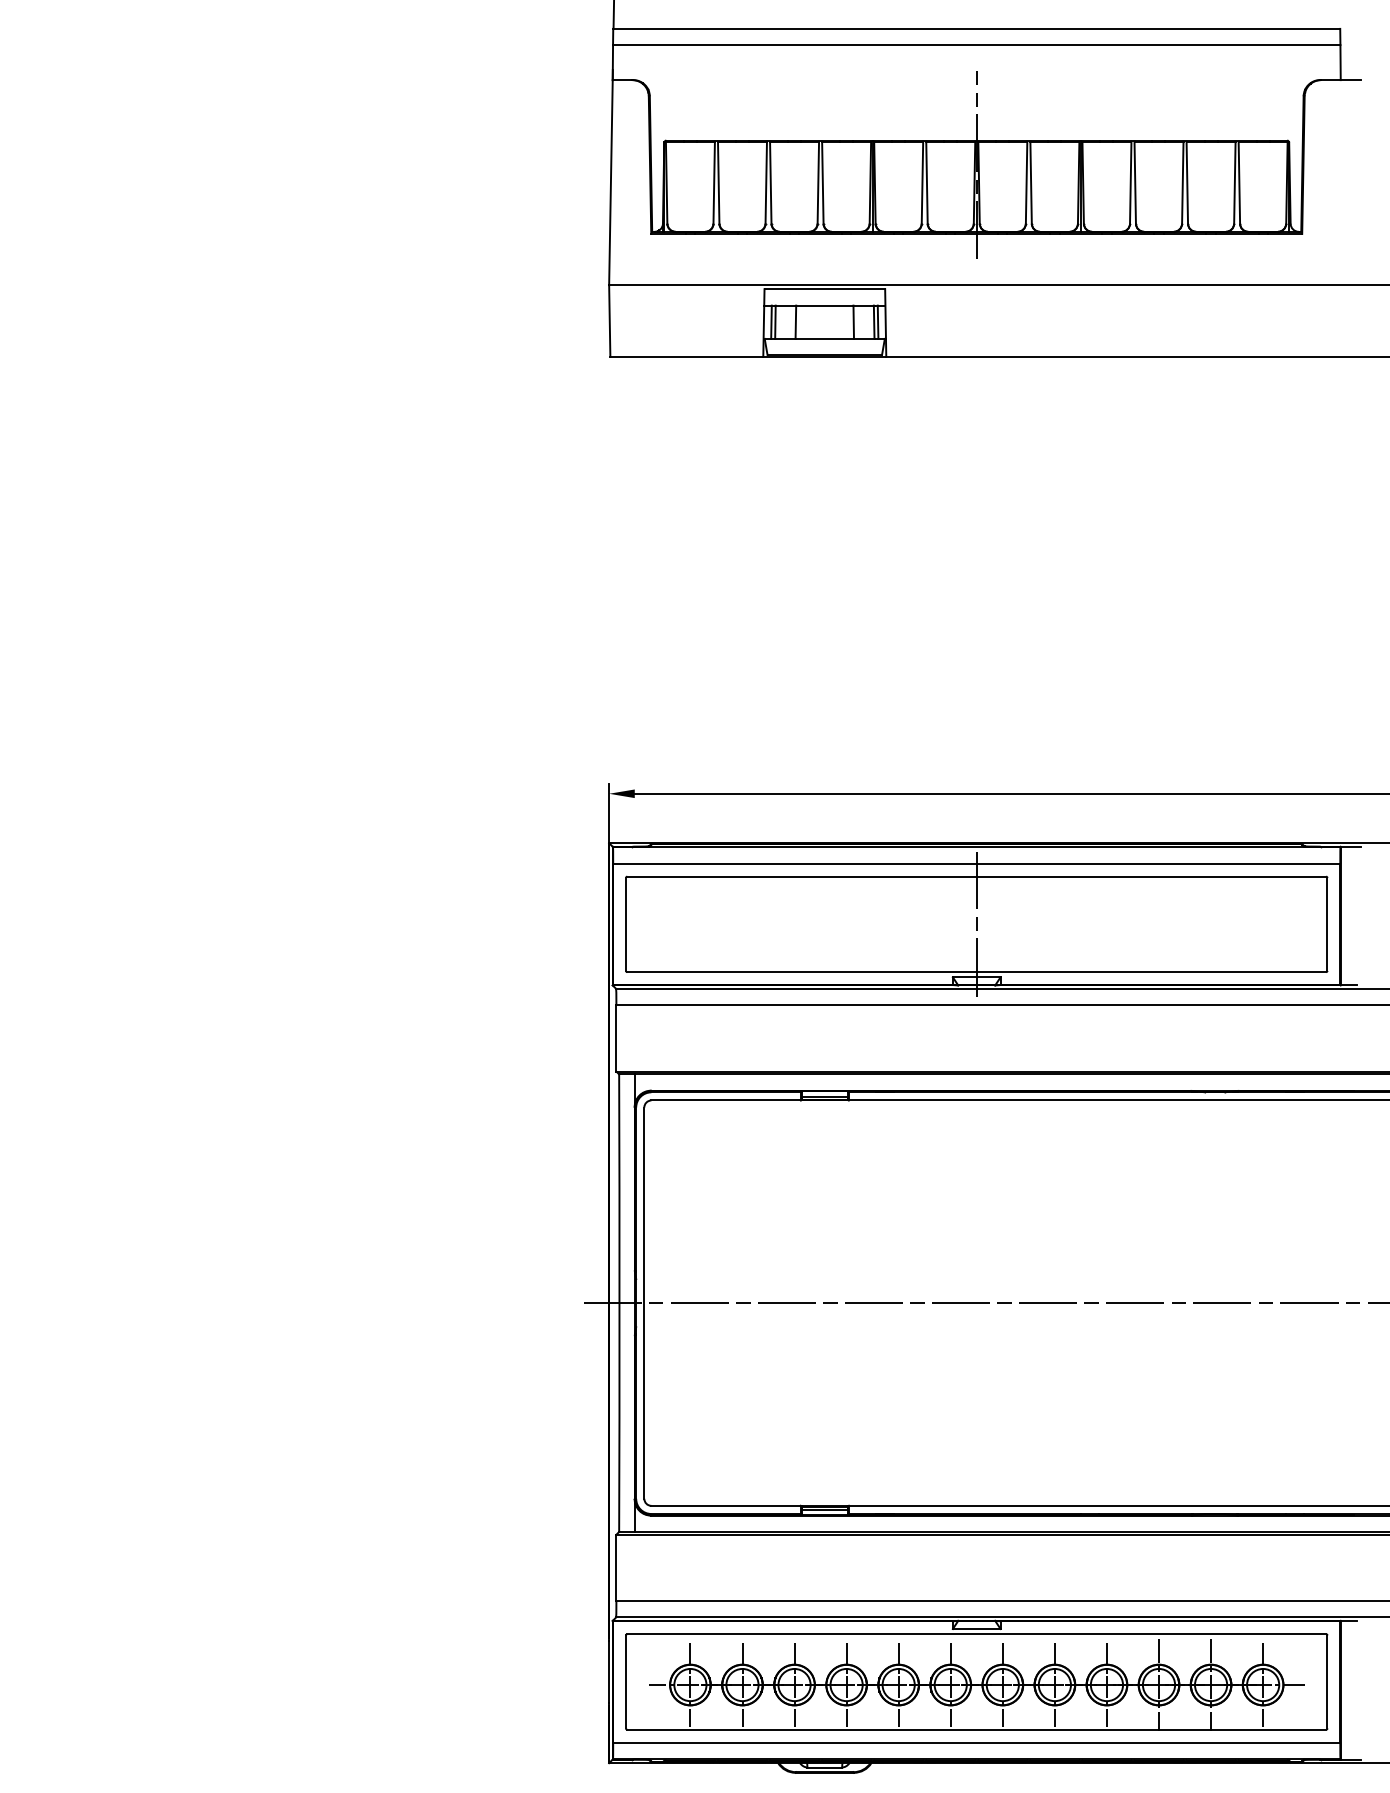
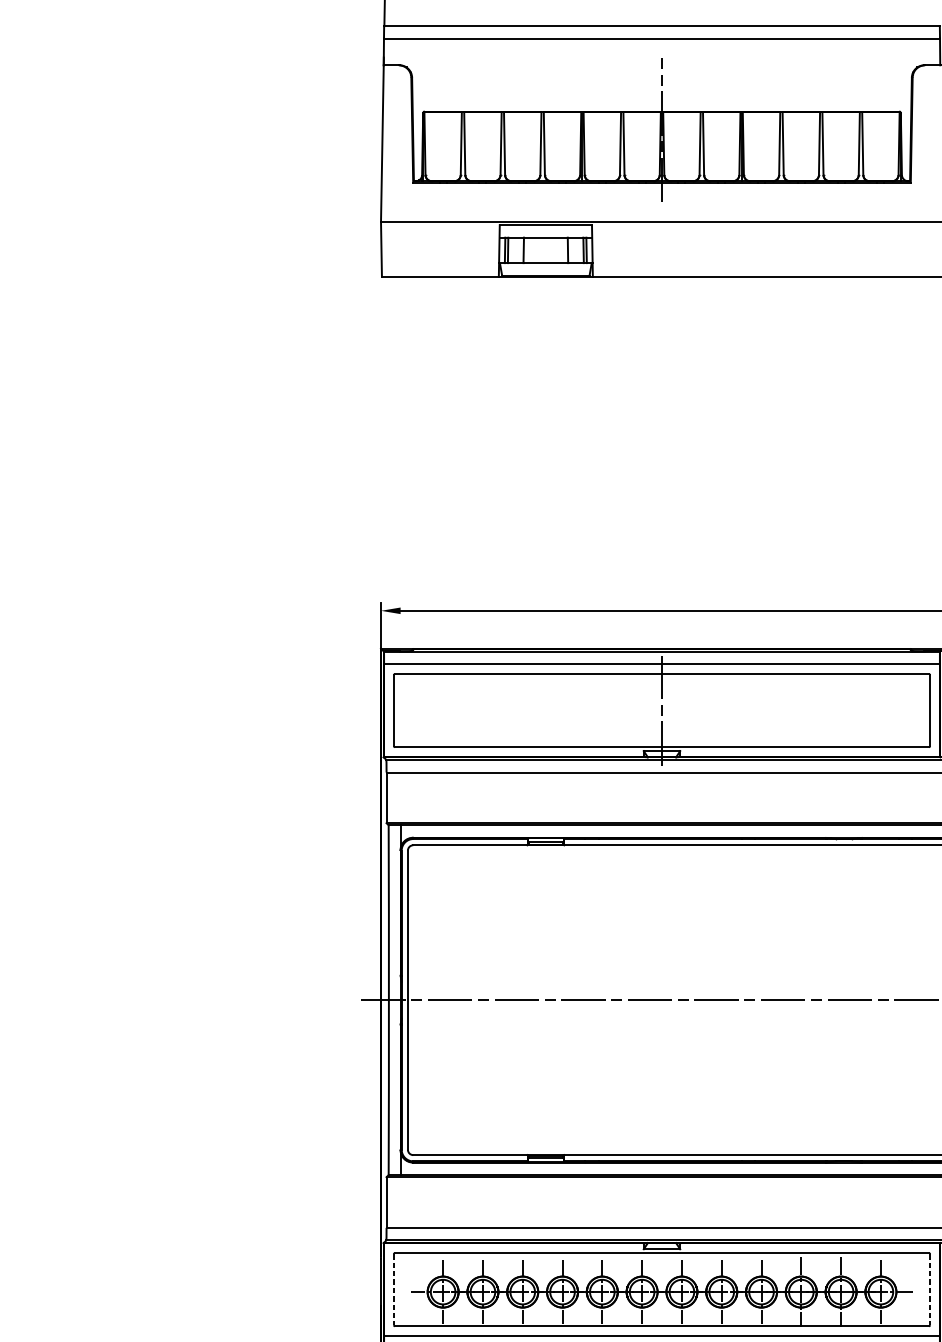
line: (626, 1682) -> (394, 1290), solid -> dashed
line: (1327, 1682) -> (930, 1290), solid -> dashed

